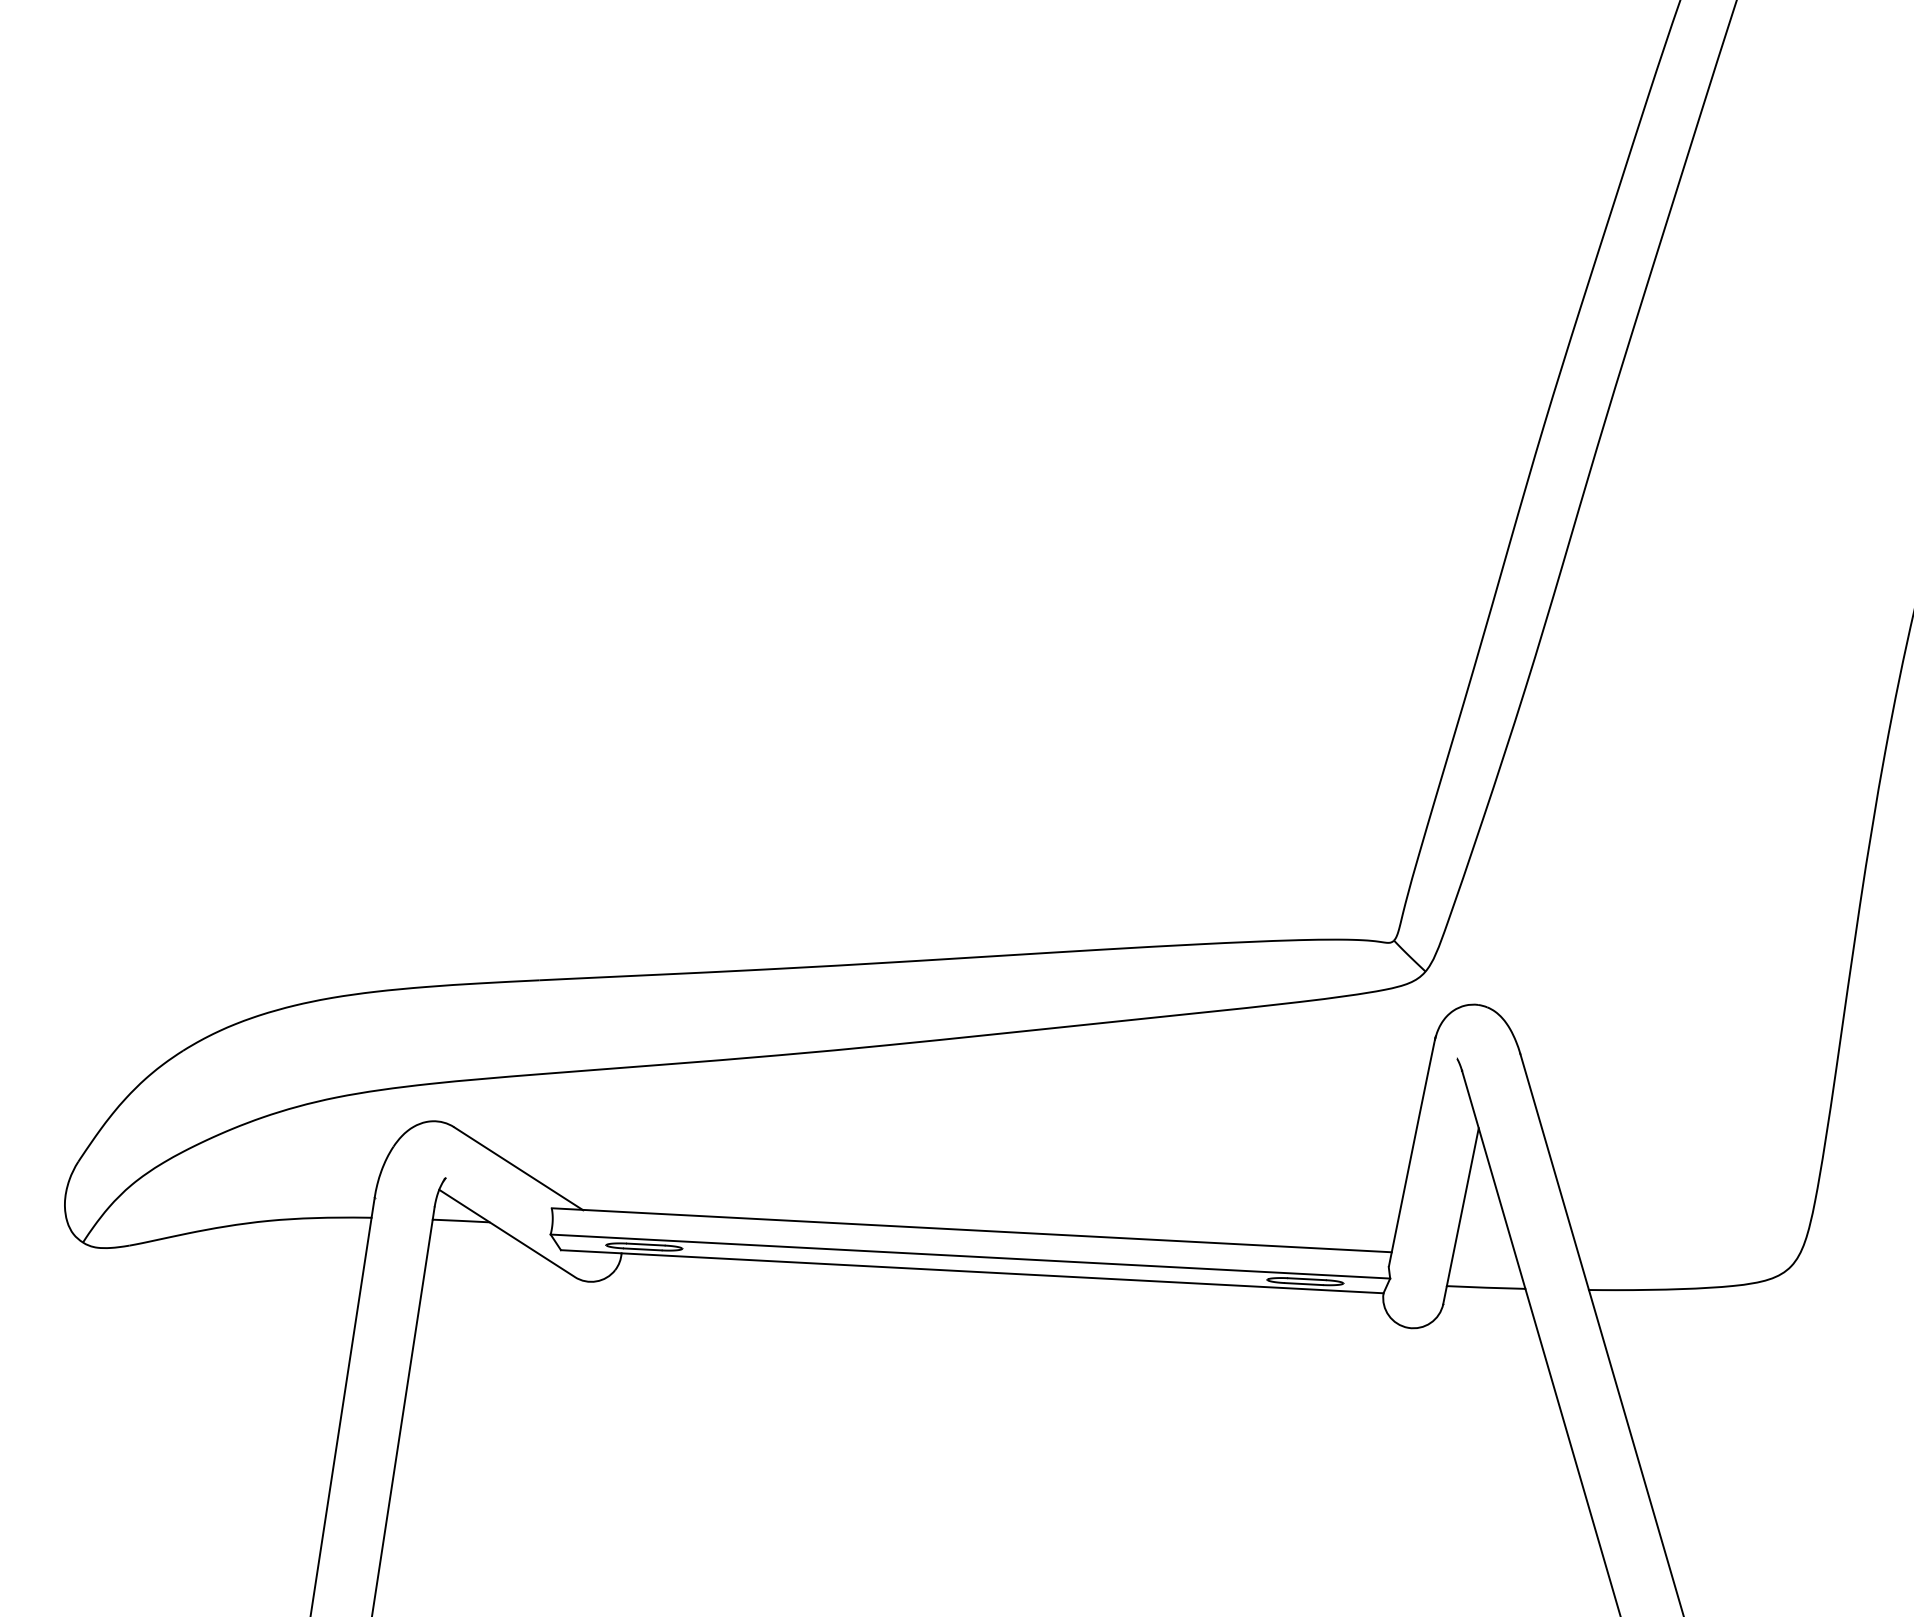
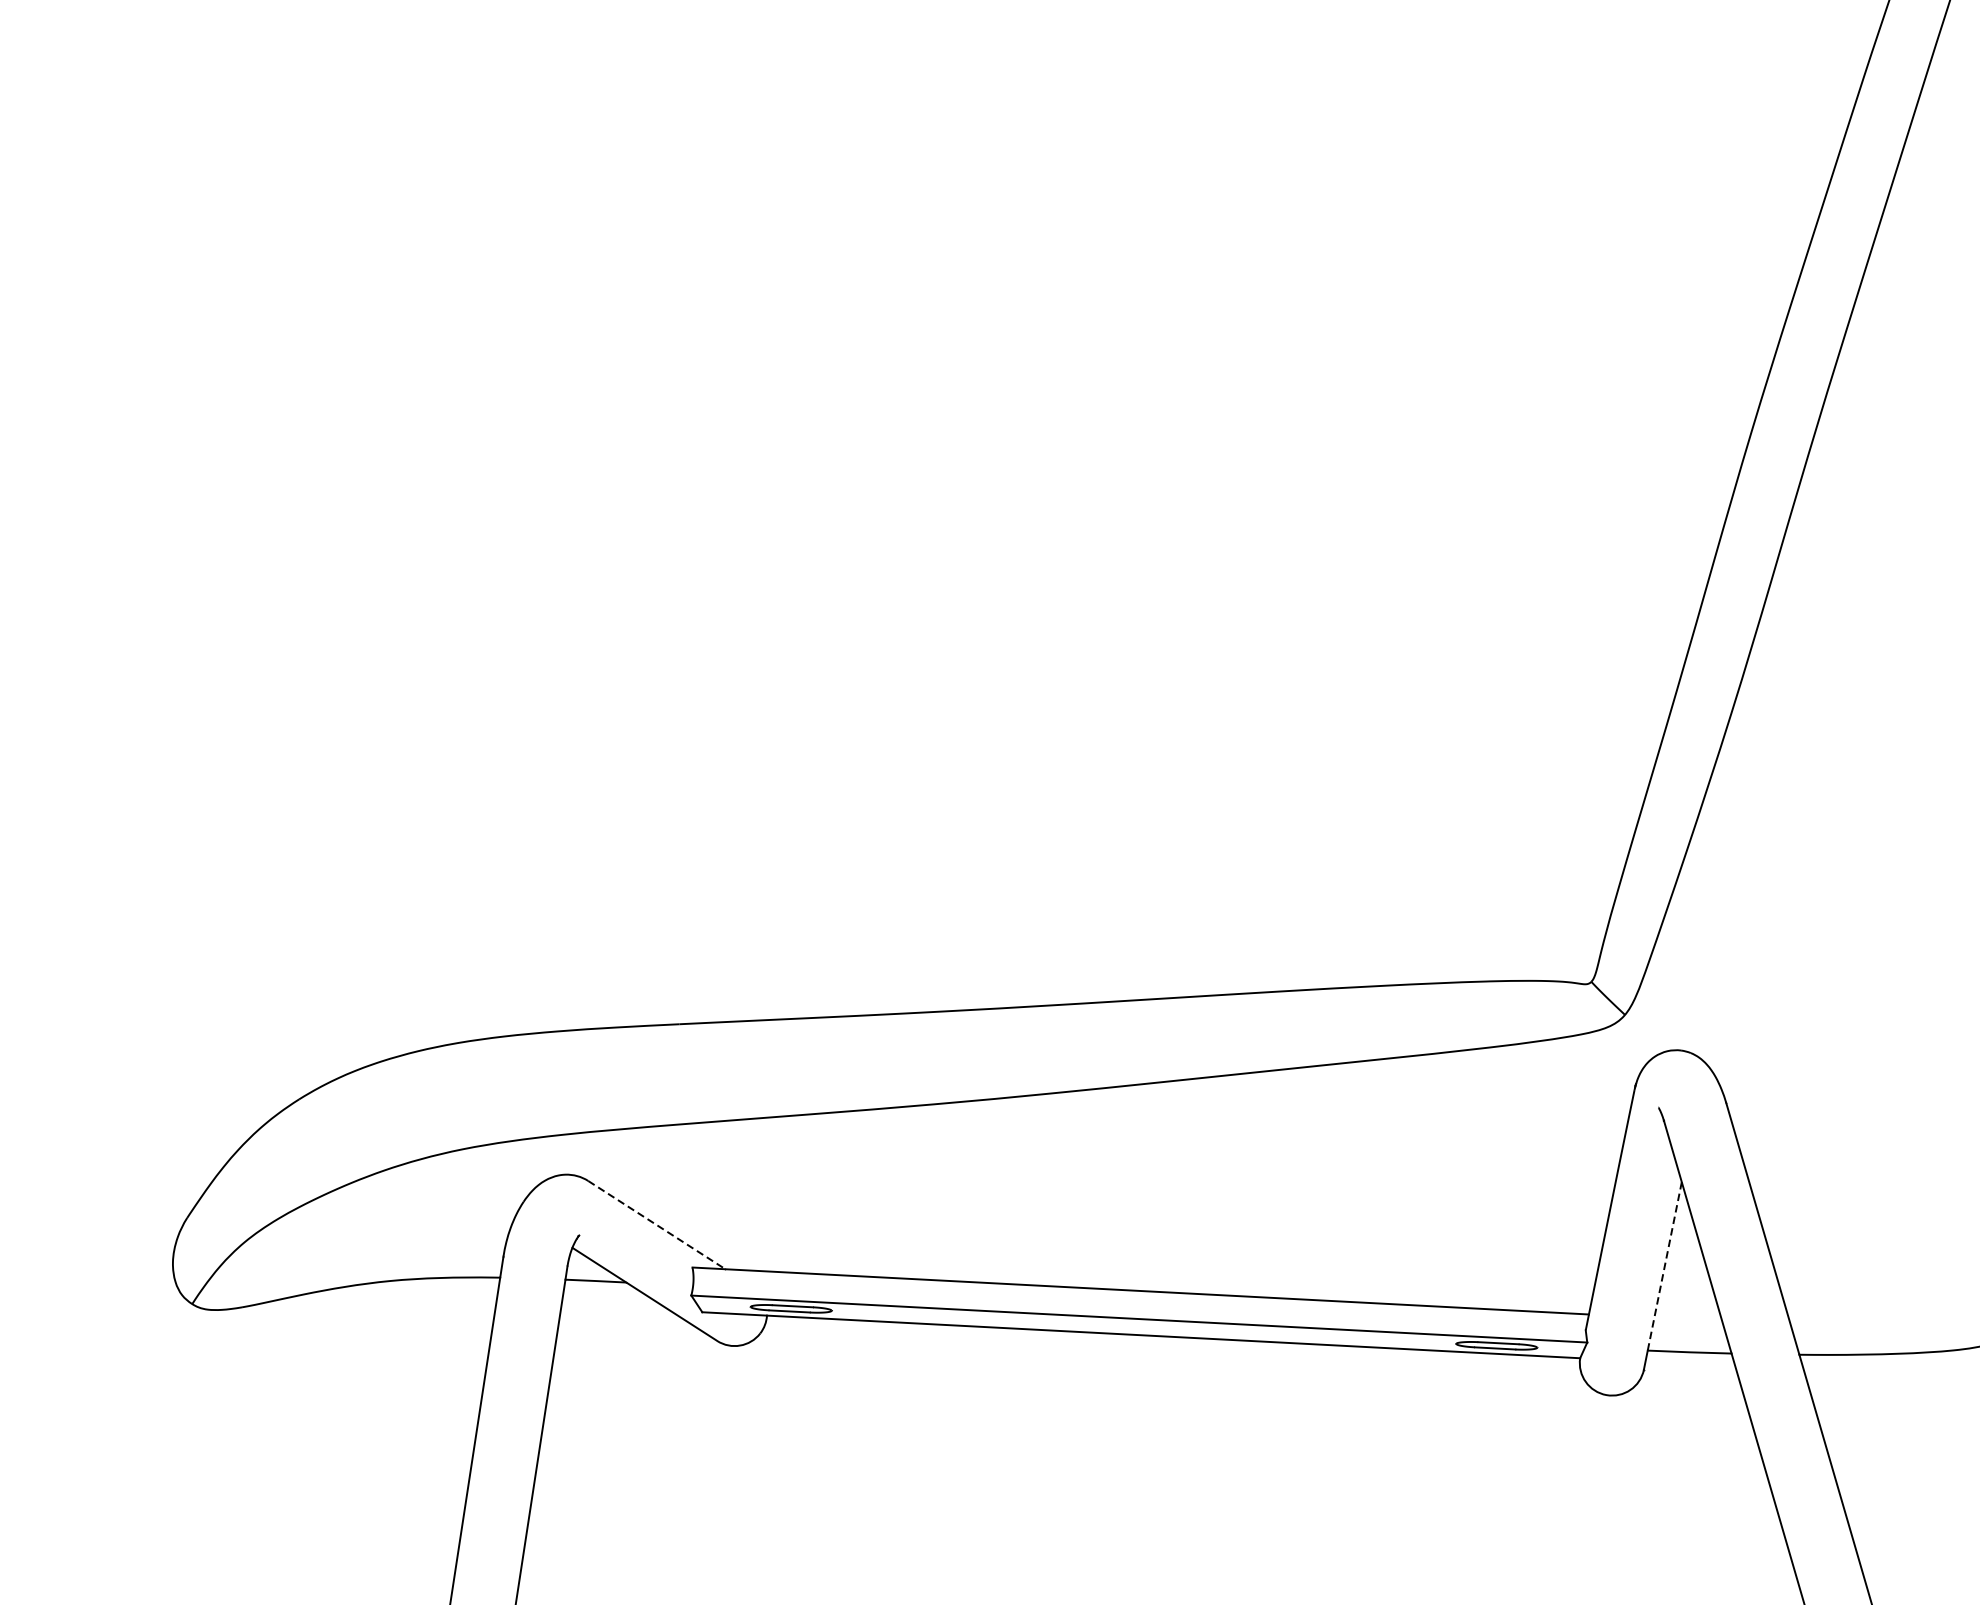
line: (518, 1168) -> (657, 1225), solid -> dashed
line: (1462, 1207) -> (1664, 1266), solid -> dashed

